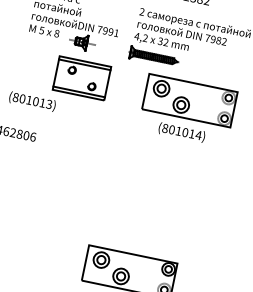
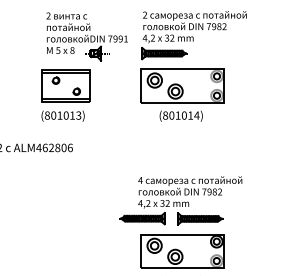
part: (81, 77) -> (65, 85), moved
part: (188, 109) -> (182, 94), moved
part: (139, 217) -> (180, 200), added

